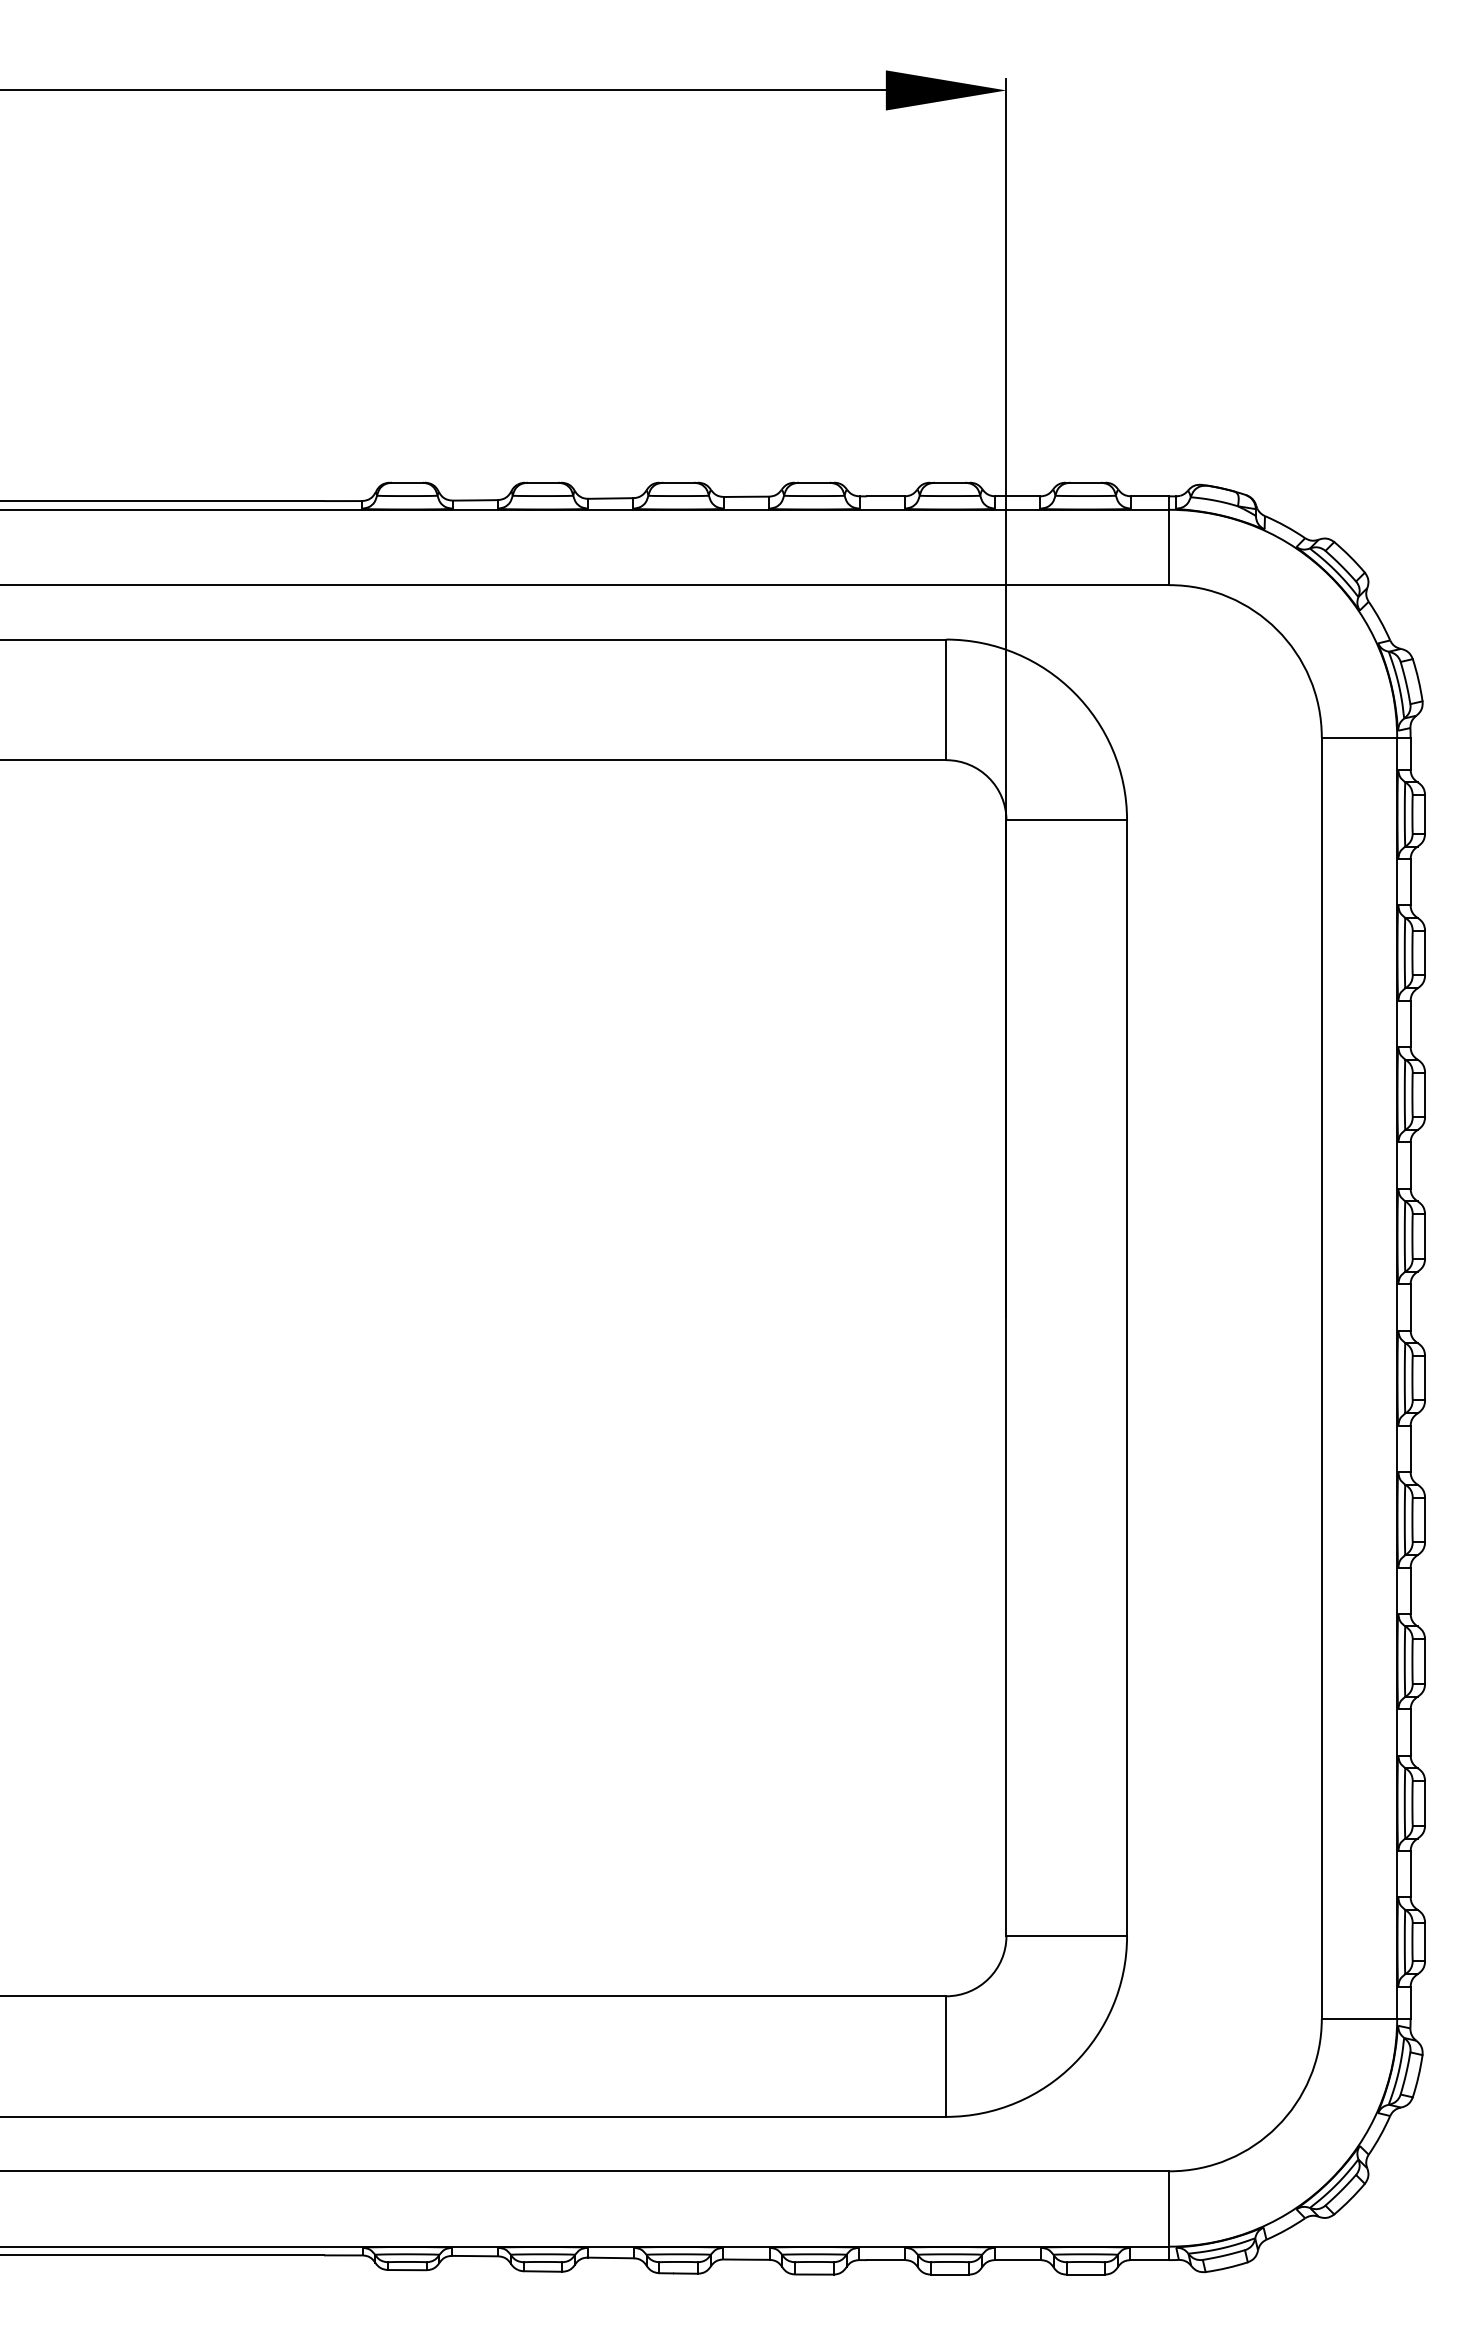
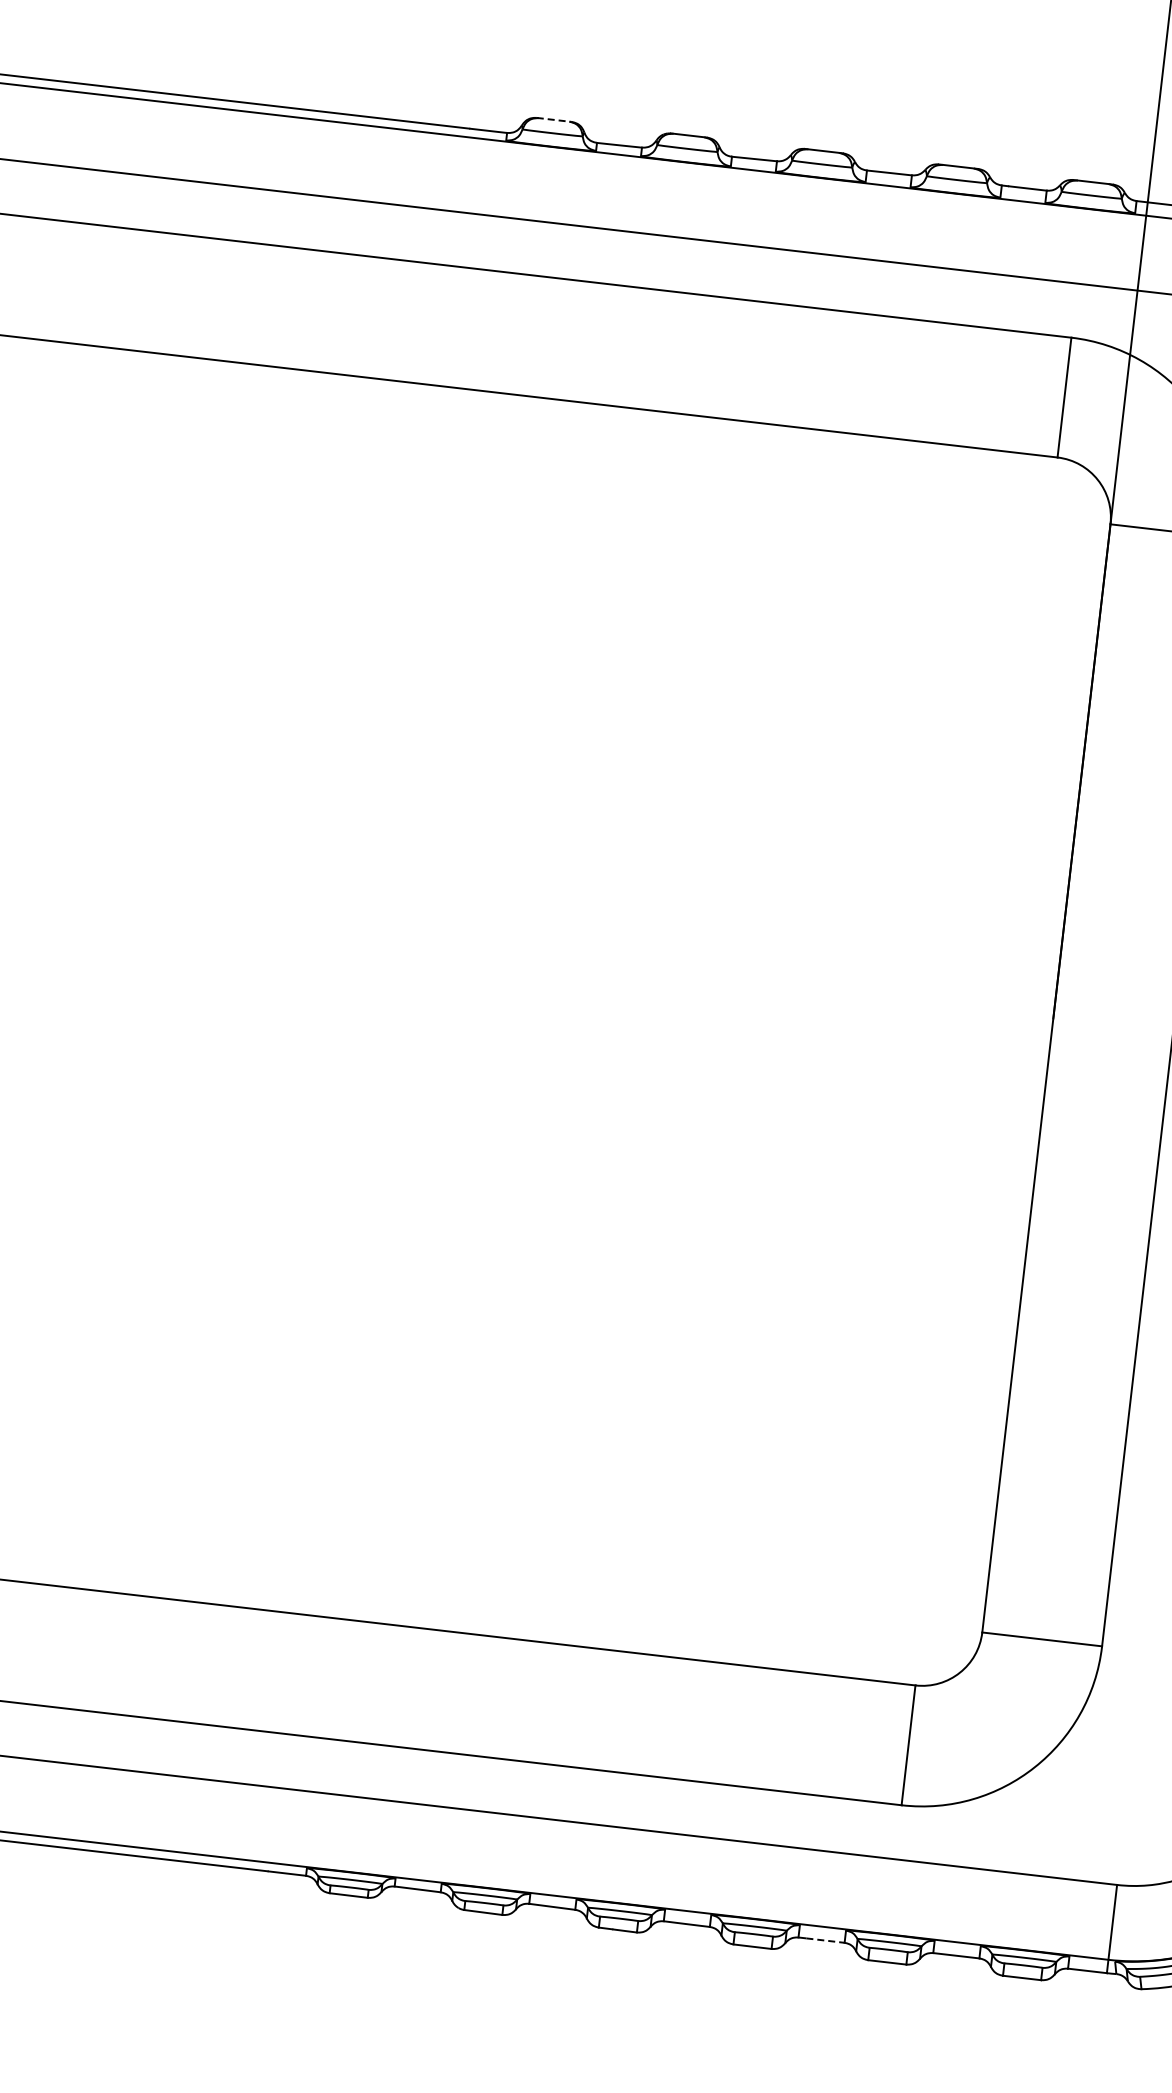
line: (407, 482) -> (554, 119), solid -> dashed
line: (886, 2260) -> (825, 1941), solid -> dashed

